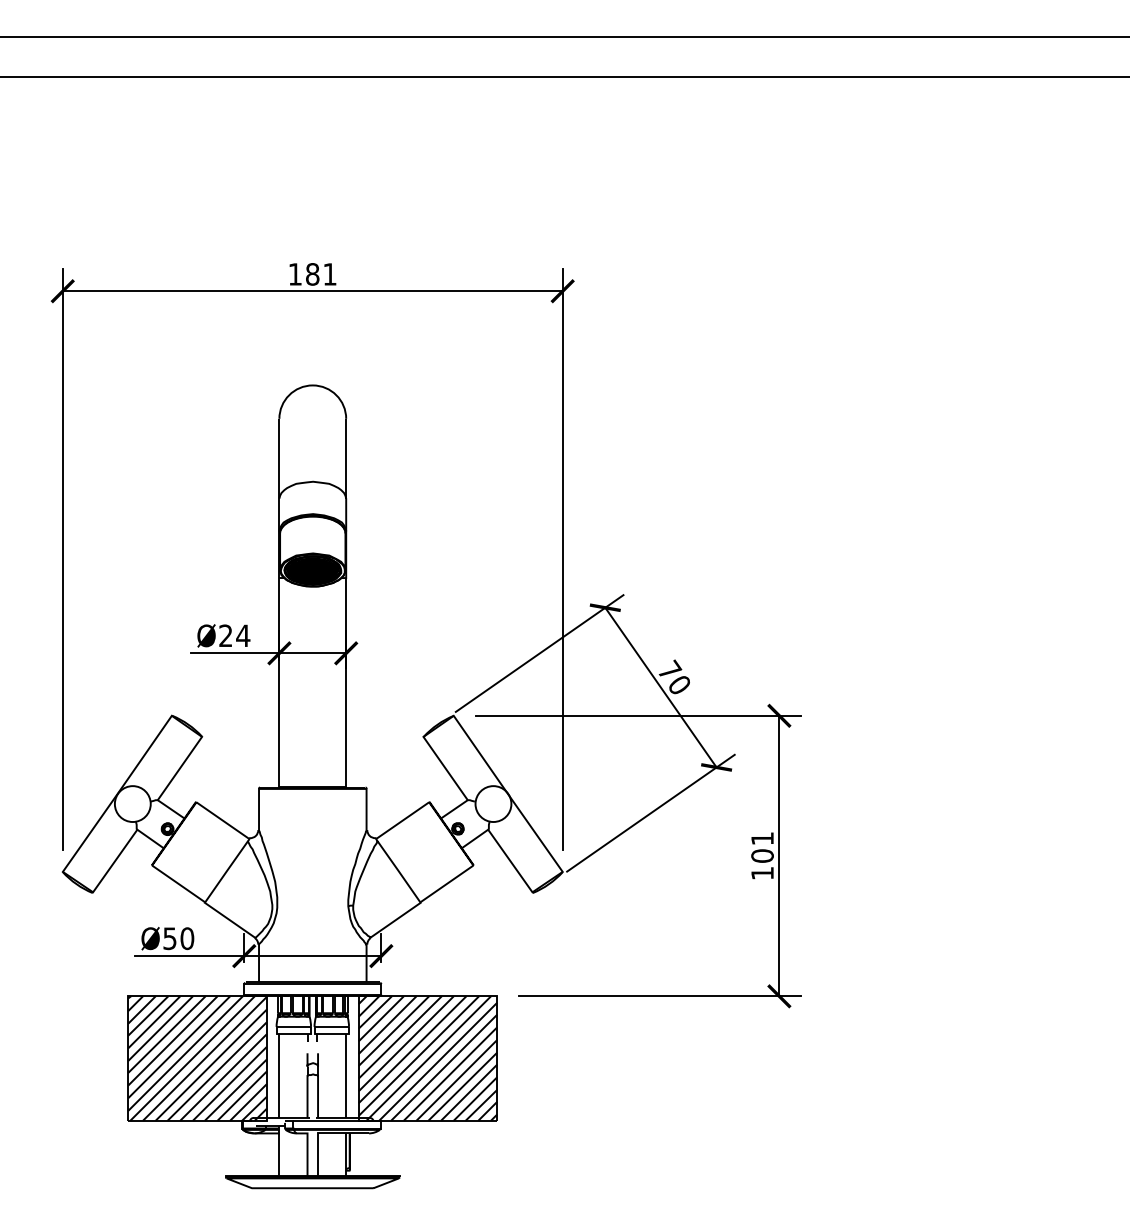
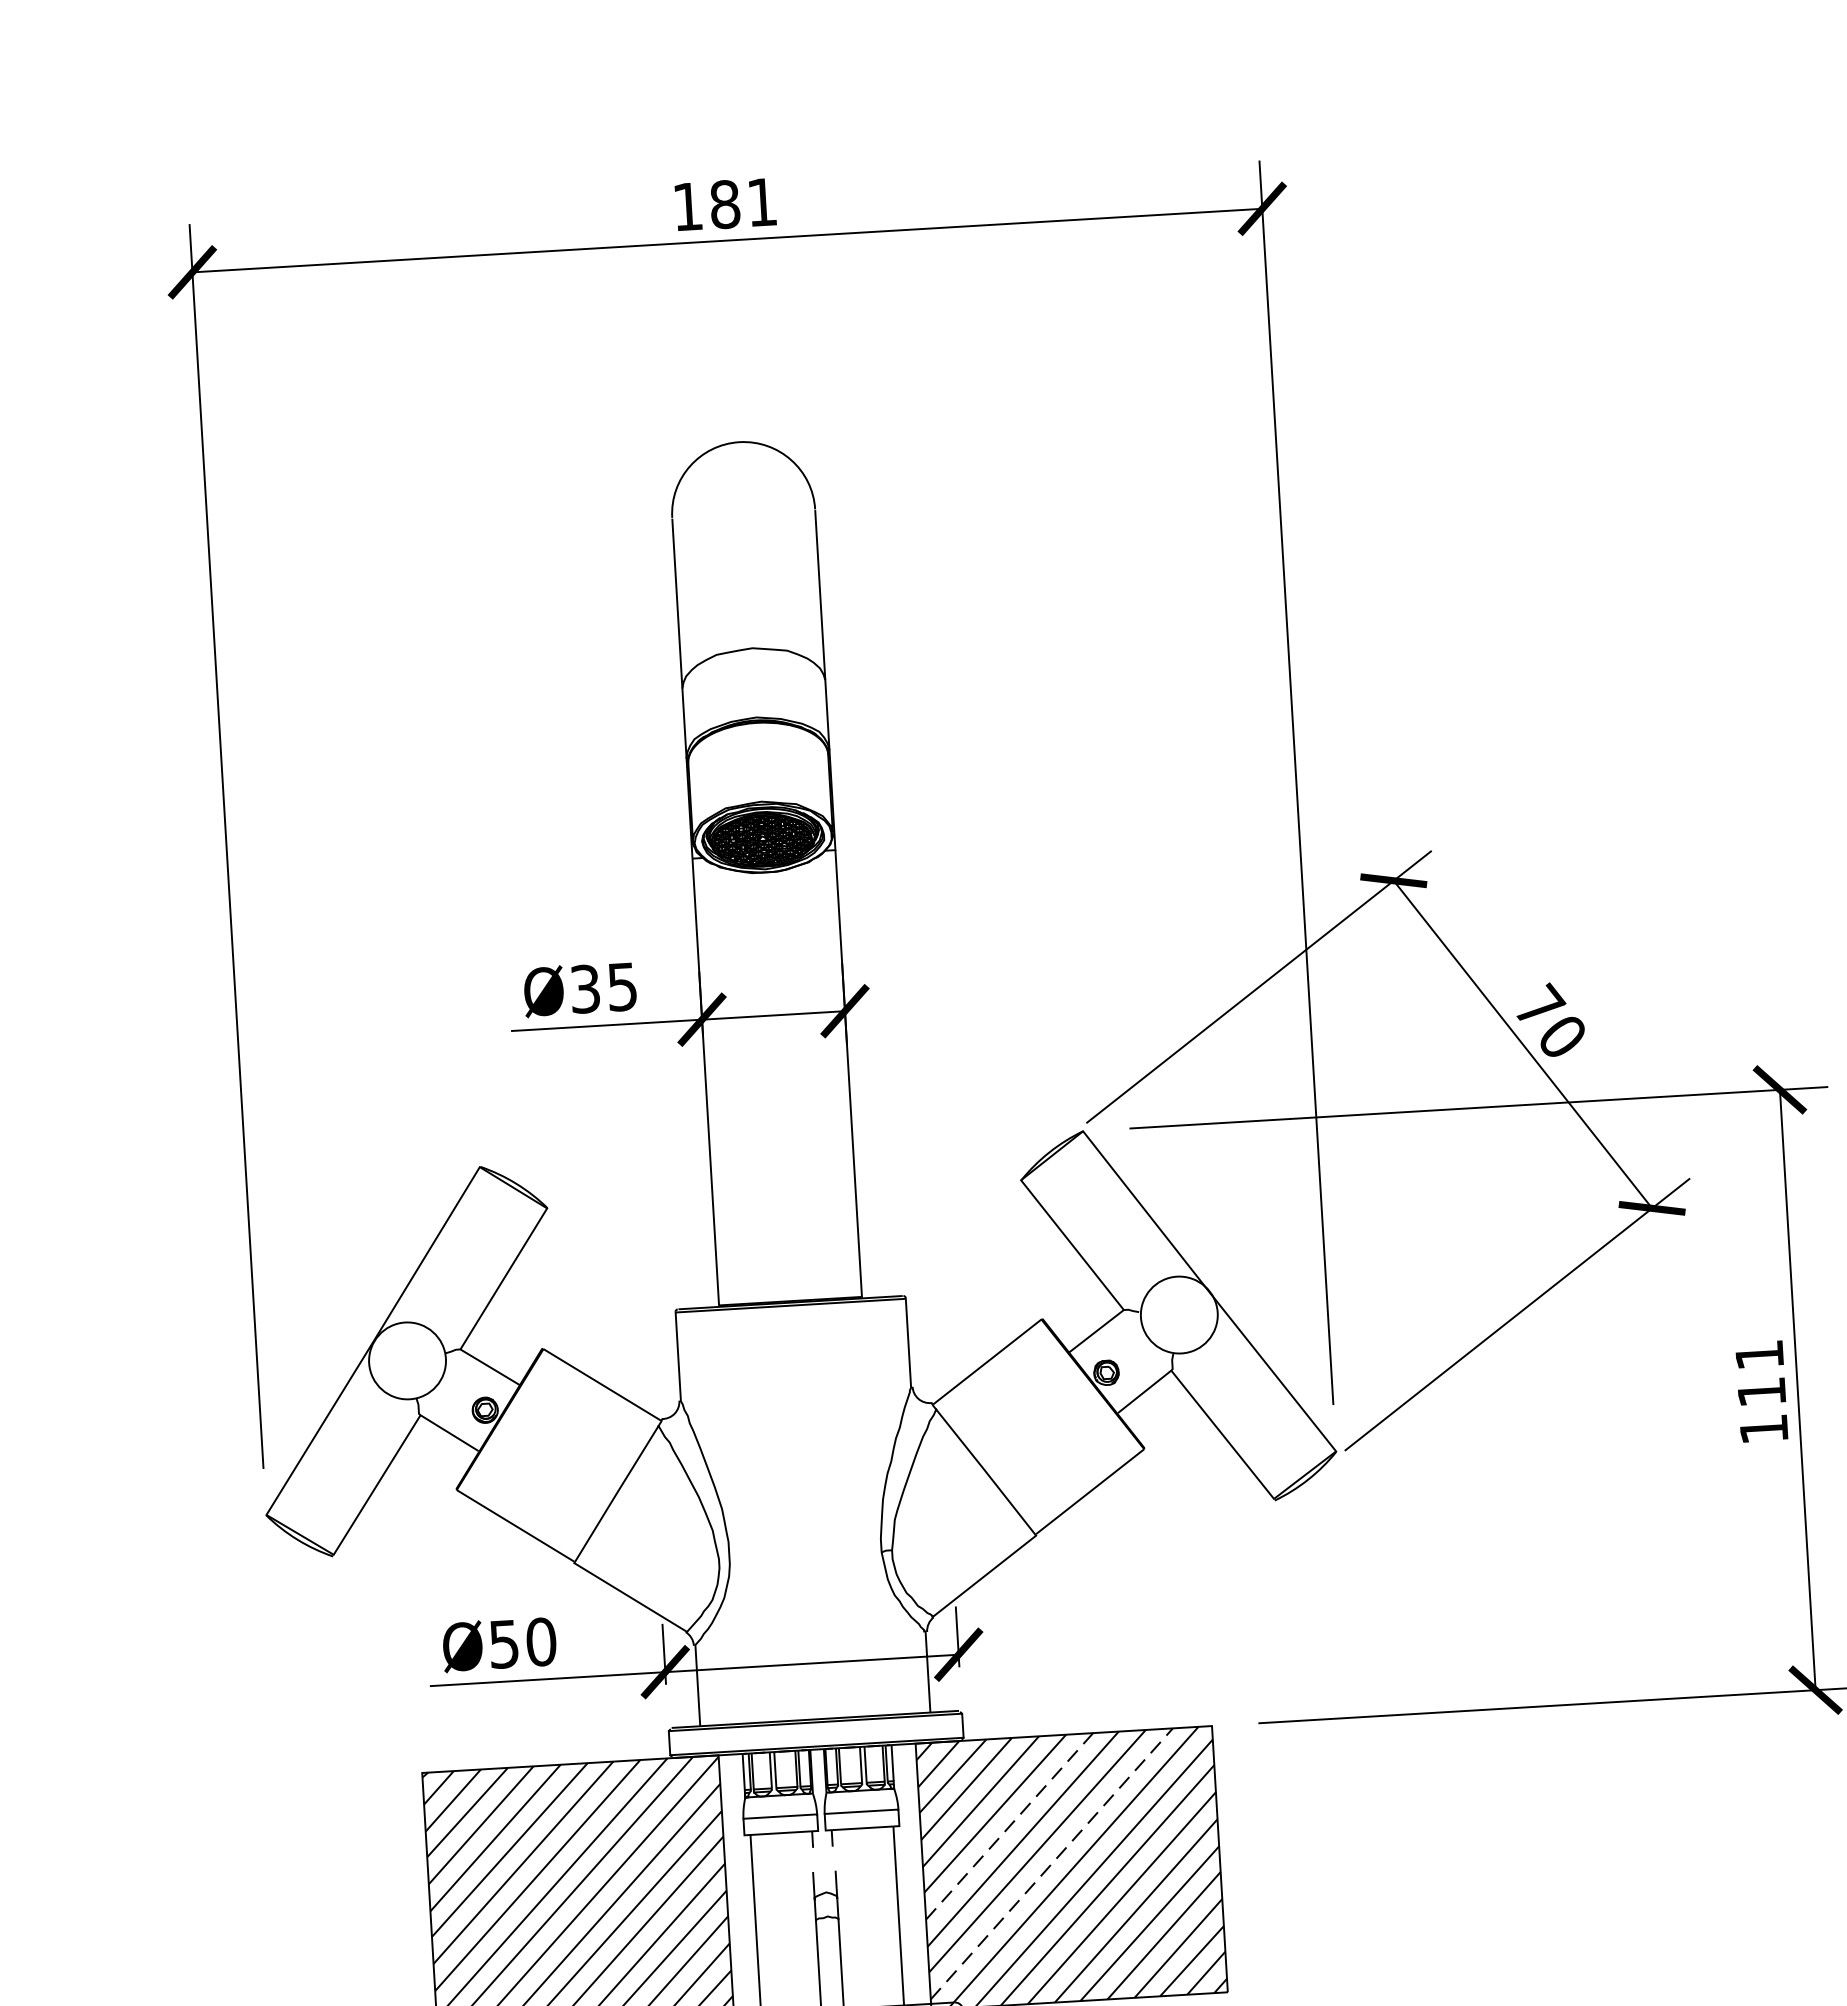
text: (234, 635) -> (603, 987), Ø24 -> Ø35
text: (762, 855) -> (1761, 1390), 101 -> 111
line: (400, 1037) -> (1010, 1826), solid -> dashed
line: (418, 1056) -> (1050, 1864), solid -> dashed

